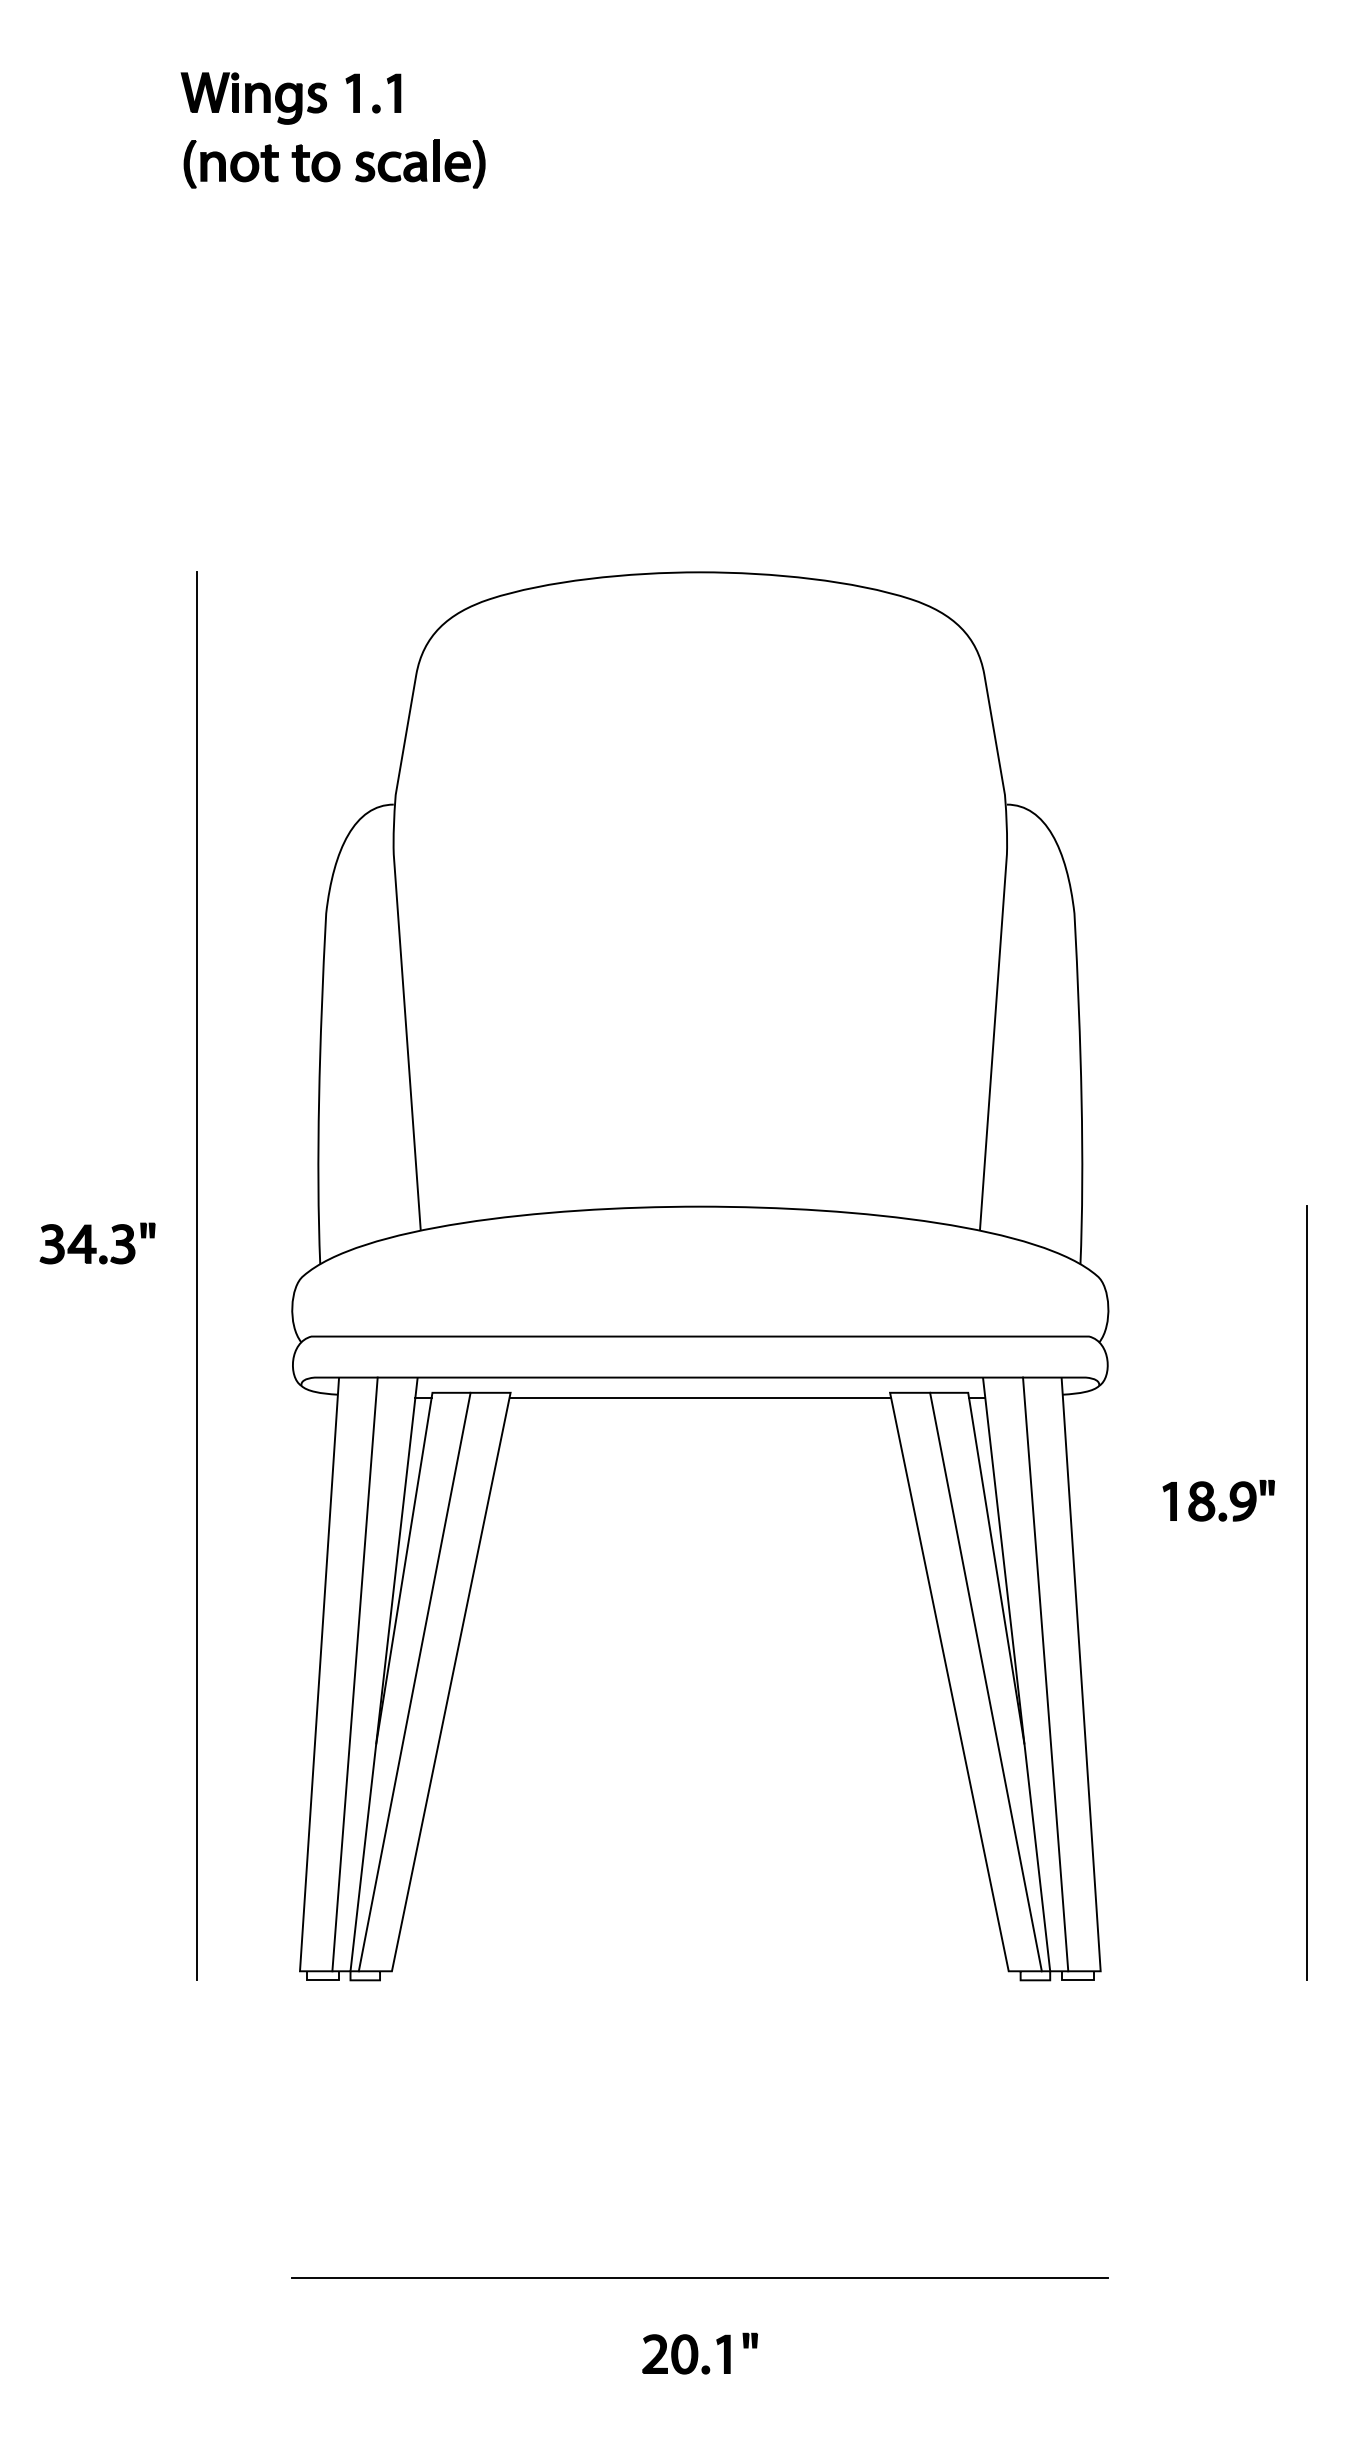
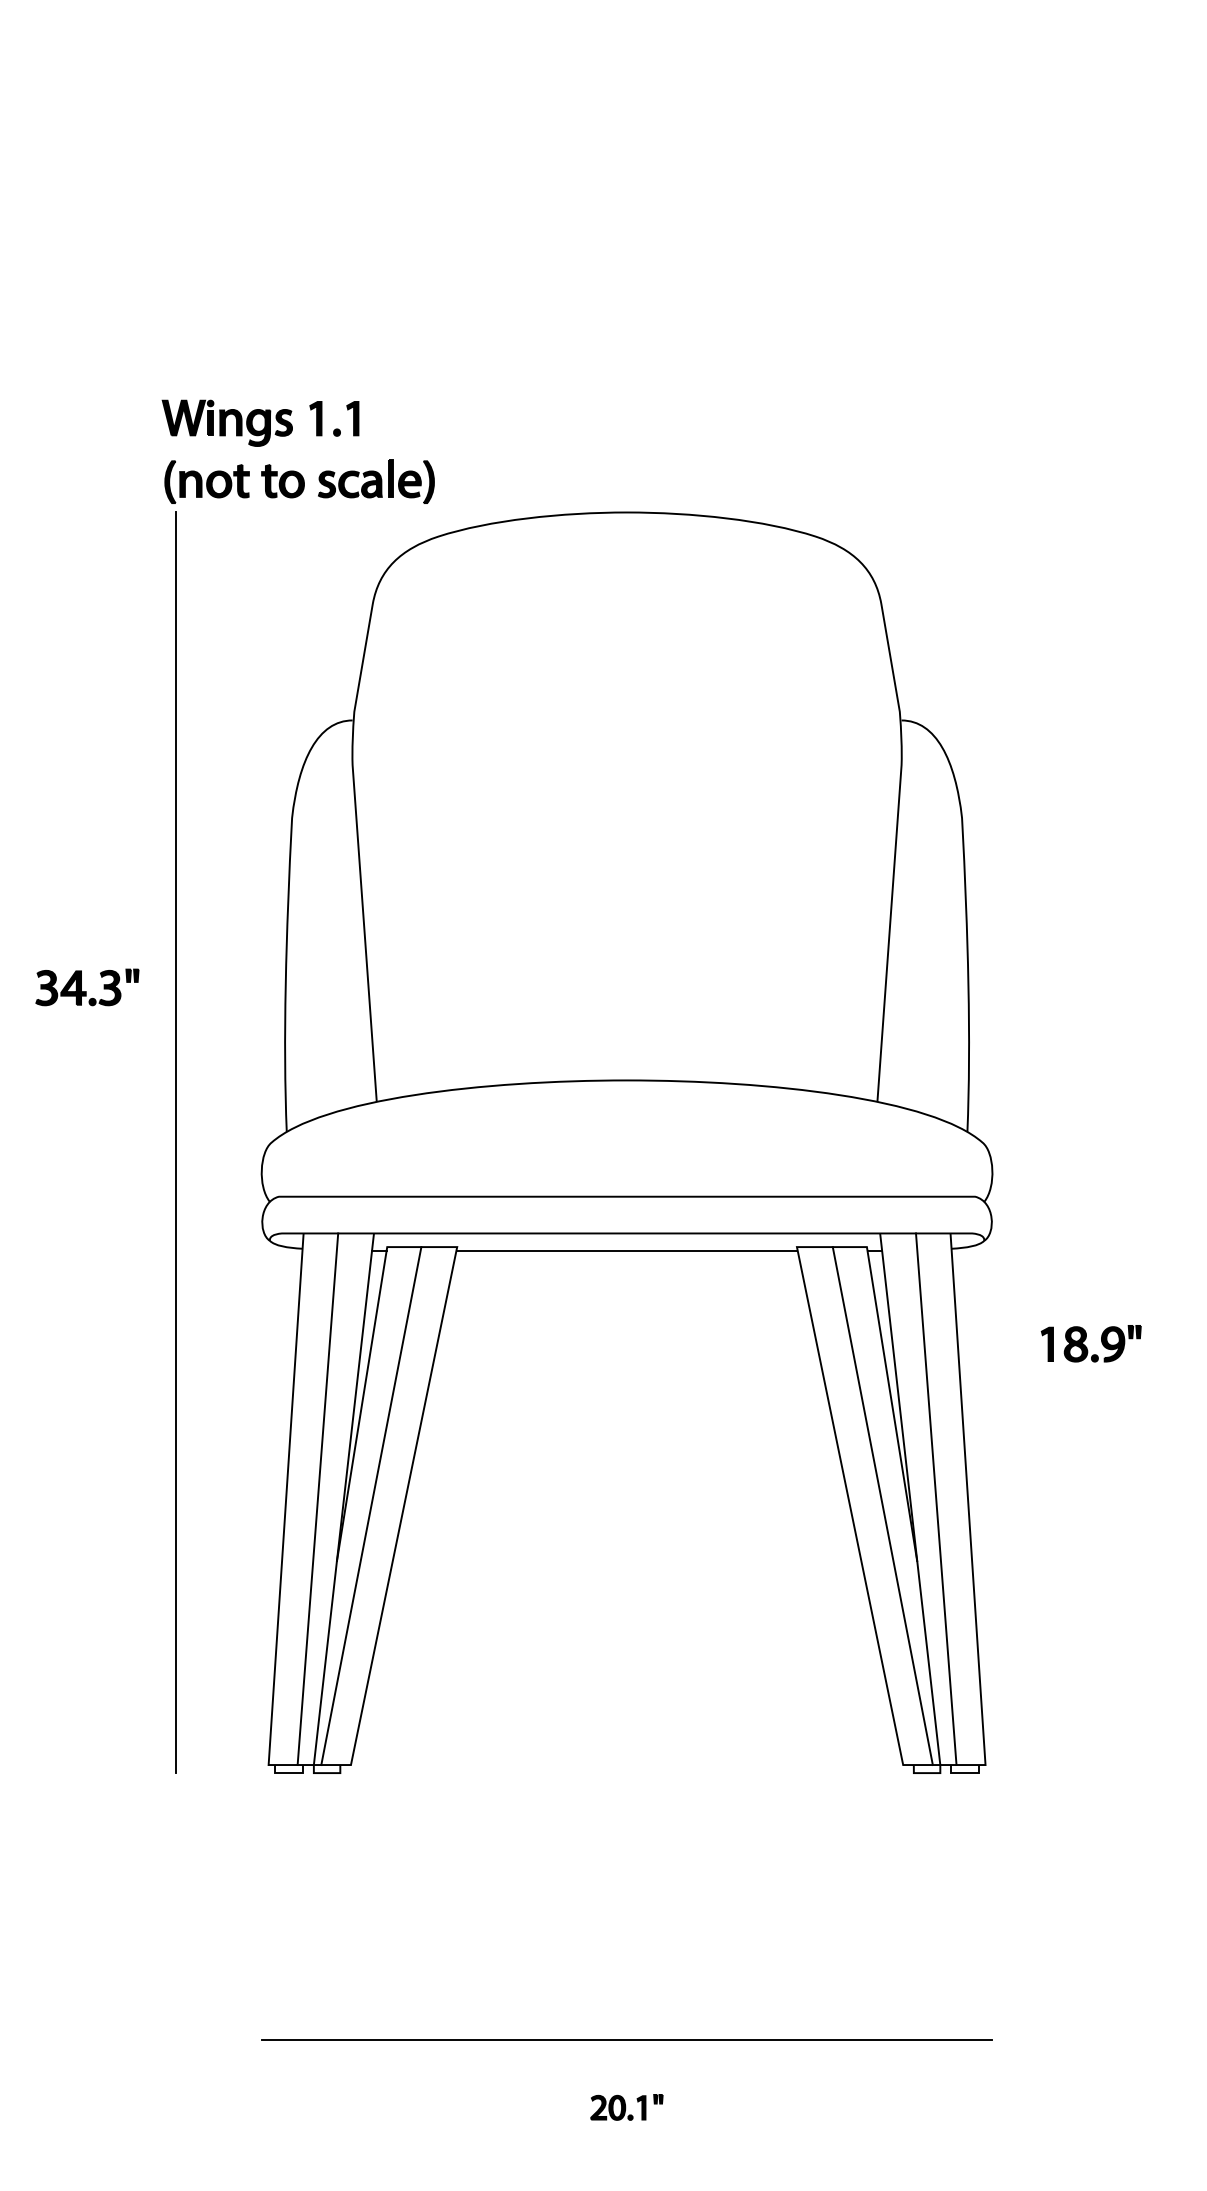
part: (322, 112) -> (288, 435), moved
part: (97, 1243) -> (87, 987), moved
line: (1307, 1593) -> (1170, 1426), removed
part: (699, 2353) -> (626, 2107), size x0.7

